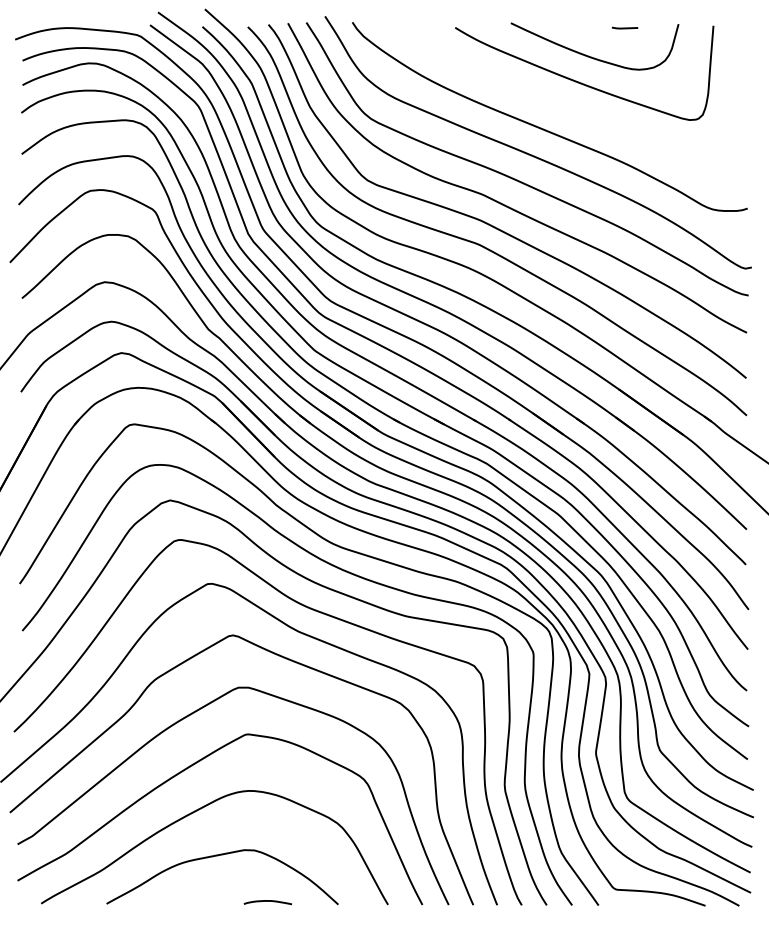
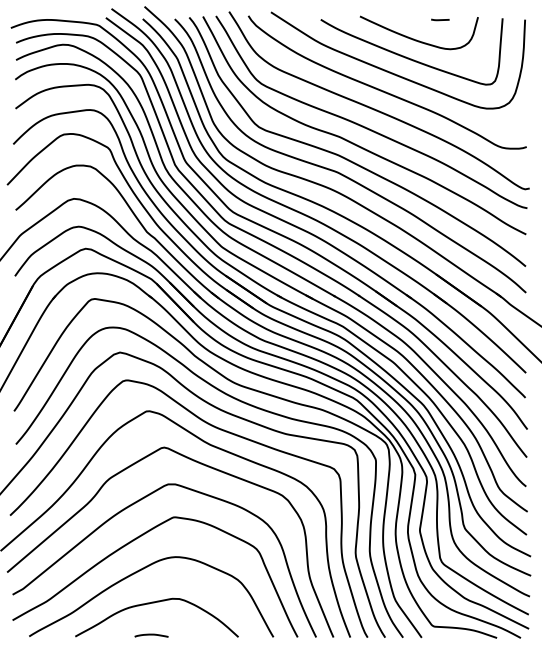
curve: (558, 103) -> (393, 73), added
curve: (267, 901) -> (151, 634), moved

